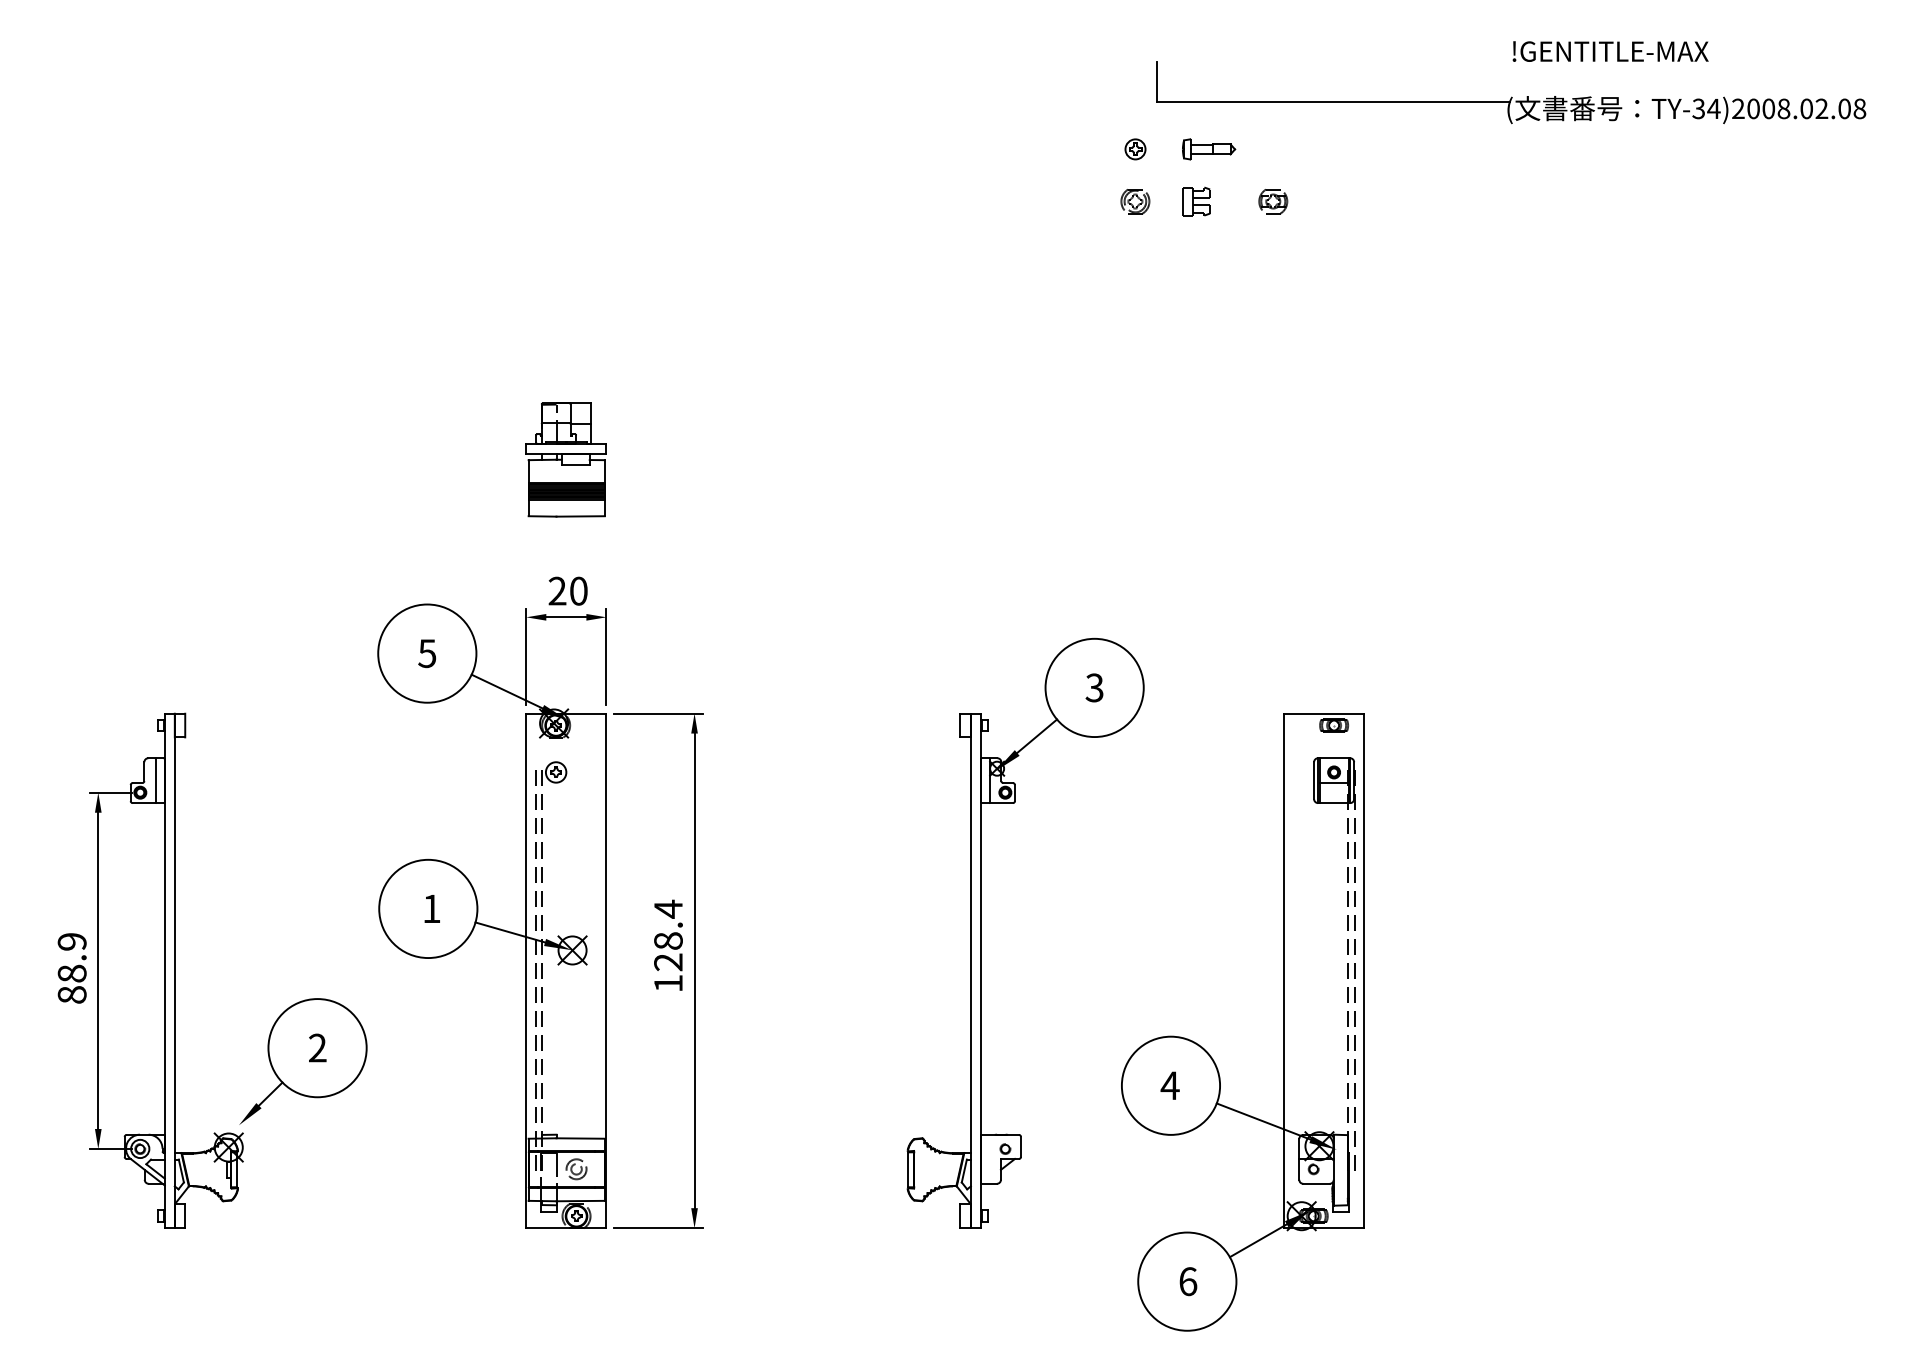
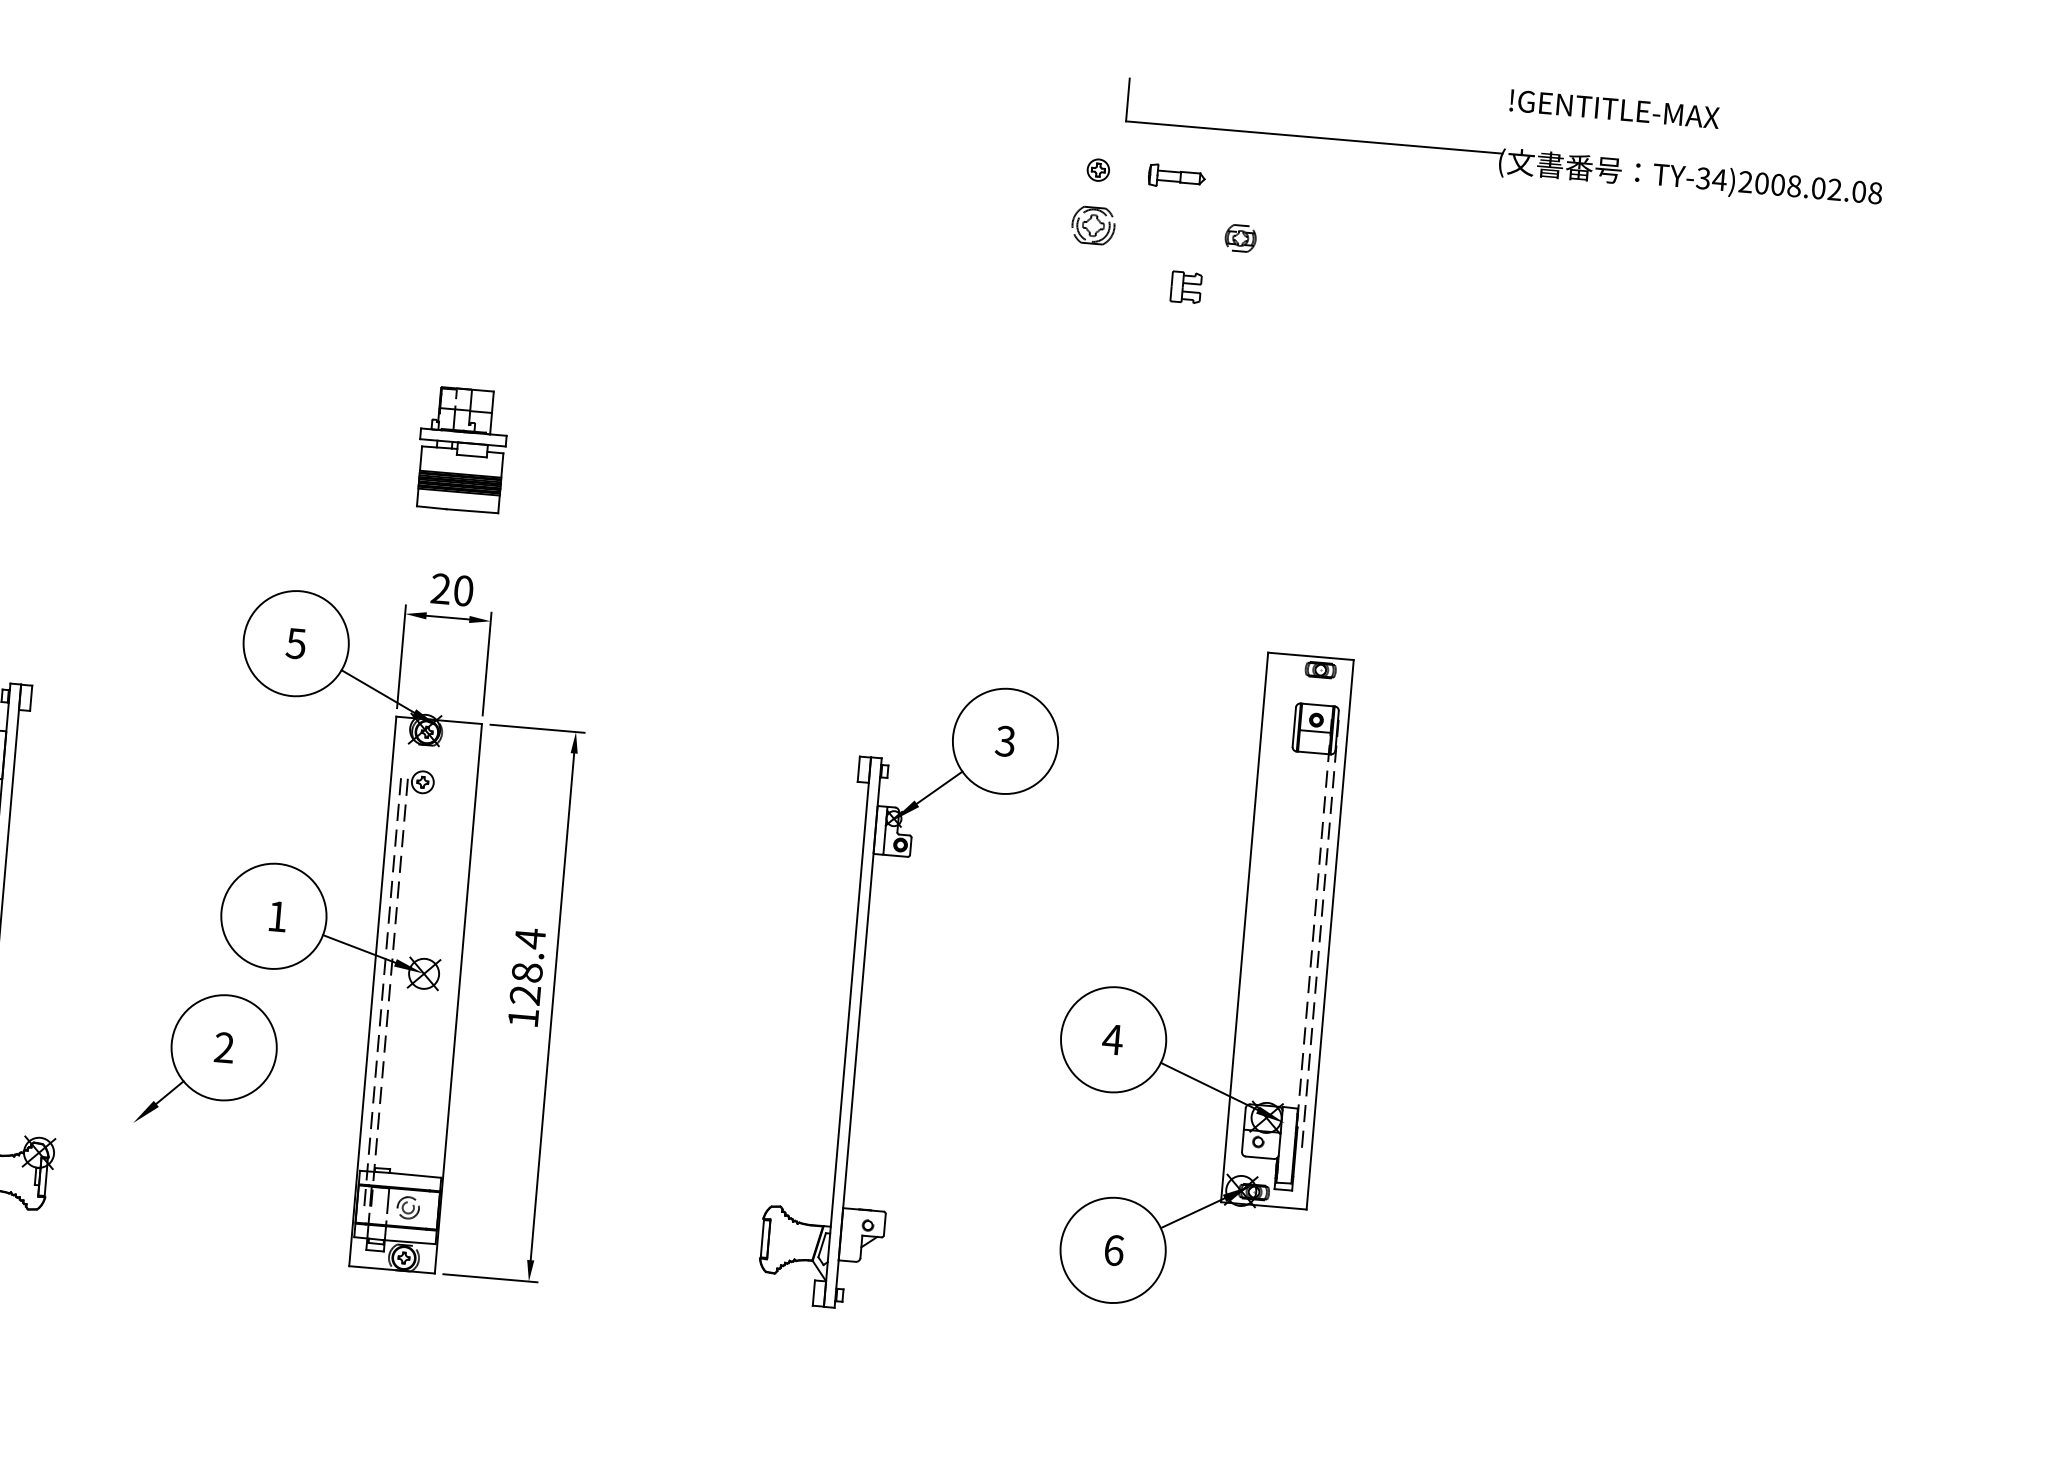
part: (1135, 201) -> (1093, 225), size x1.4
part: (1196, 201) -> (1186, 287), moved
part: (1283, 1022) -> (1239, 982), moved
part: (303, 1061) -> (207, 1060), moved

